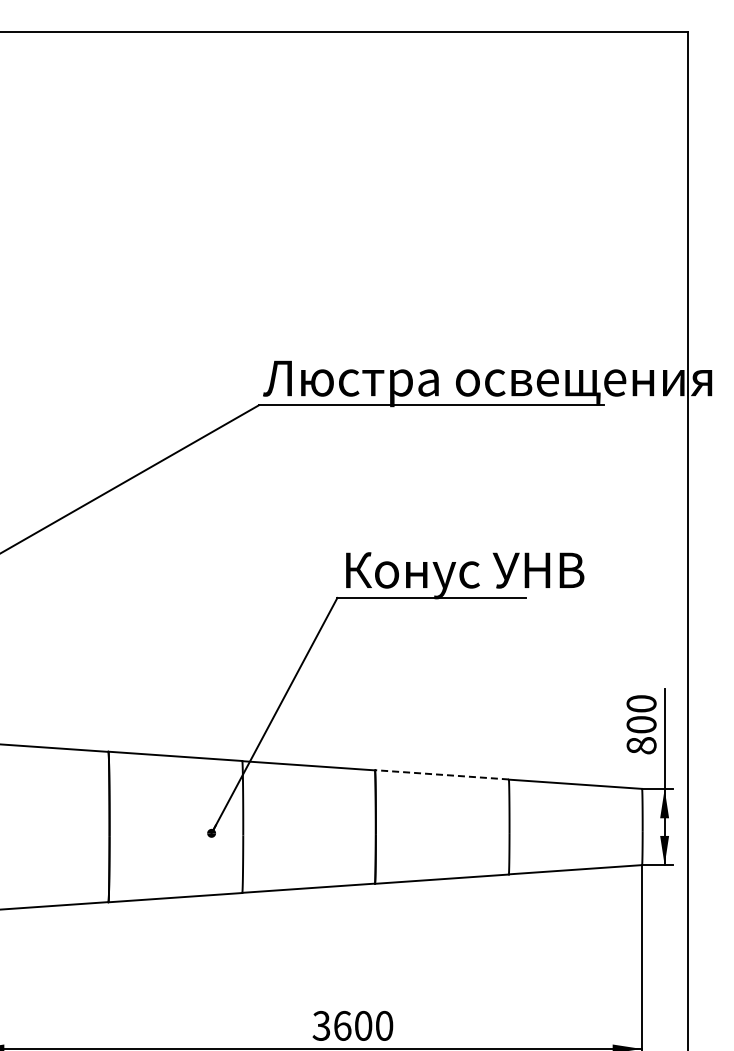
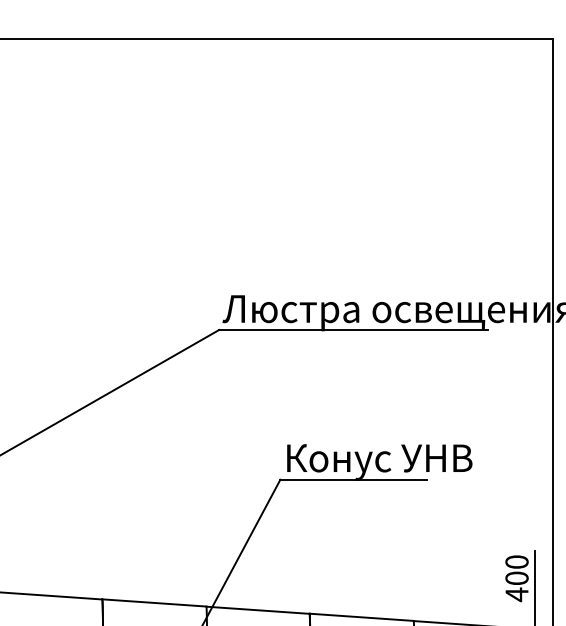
text: (641, 745) -> (516, 594), 800 -> 400
line: (441, 774) -> (361, 617), dashed -> solid

